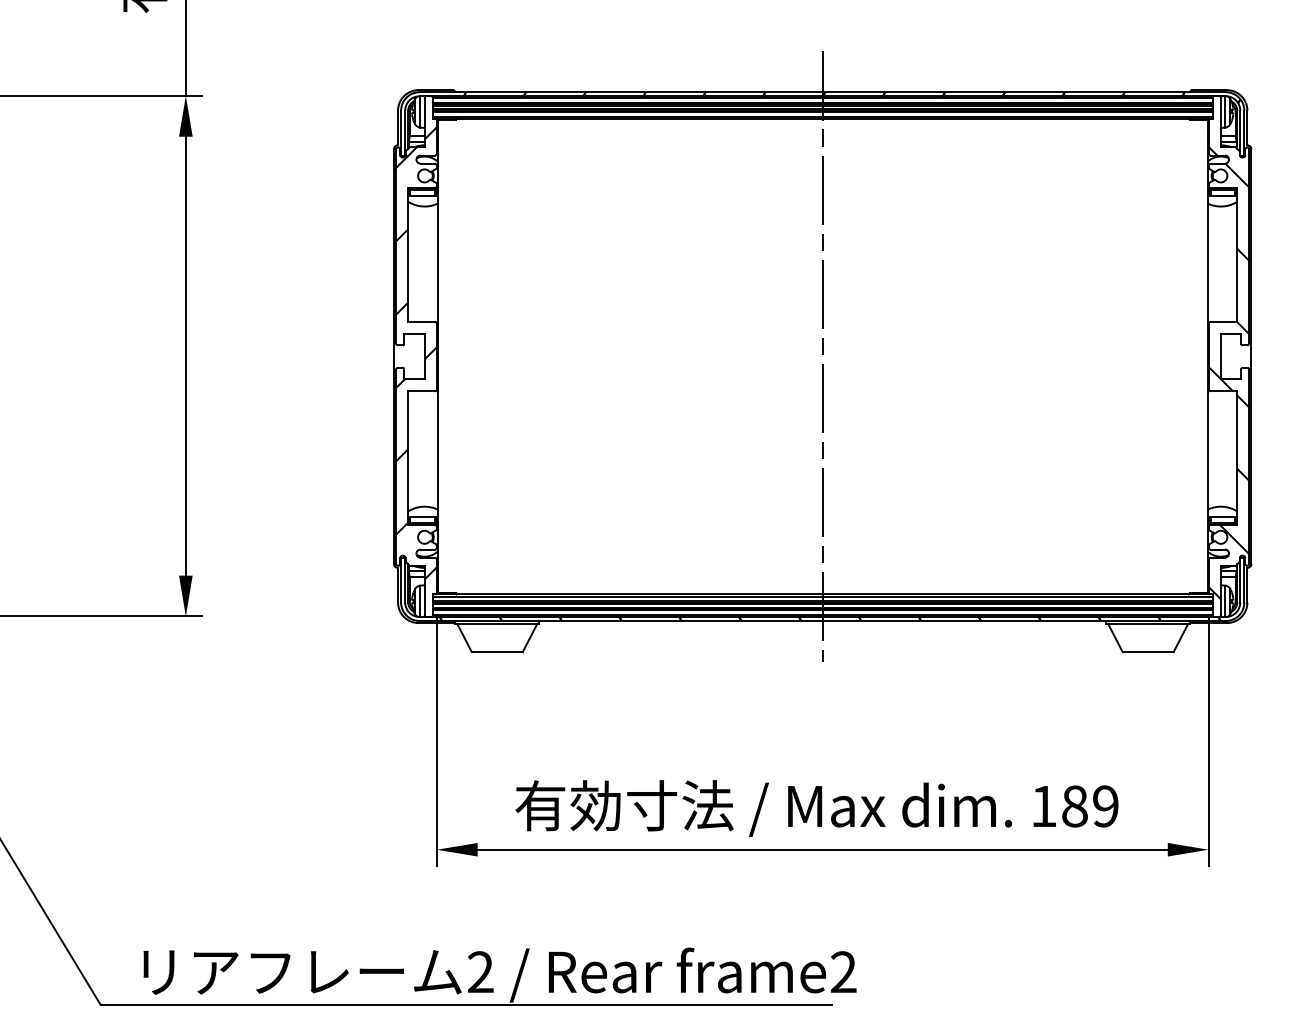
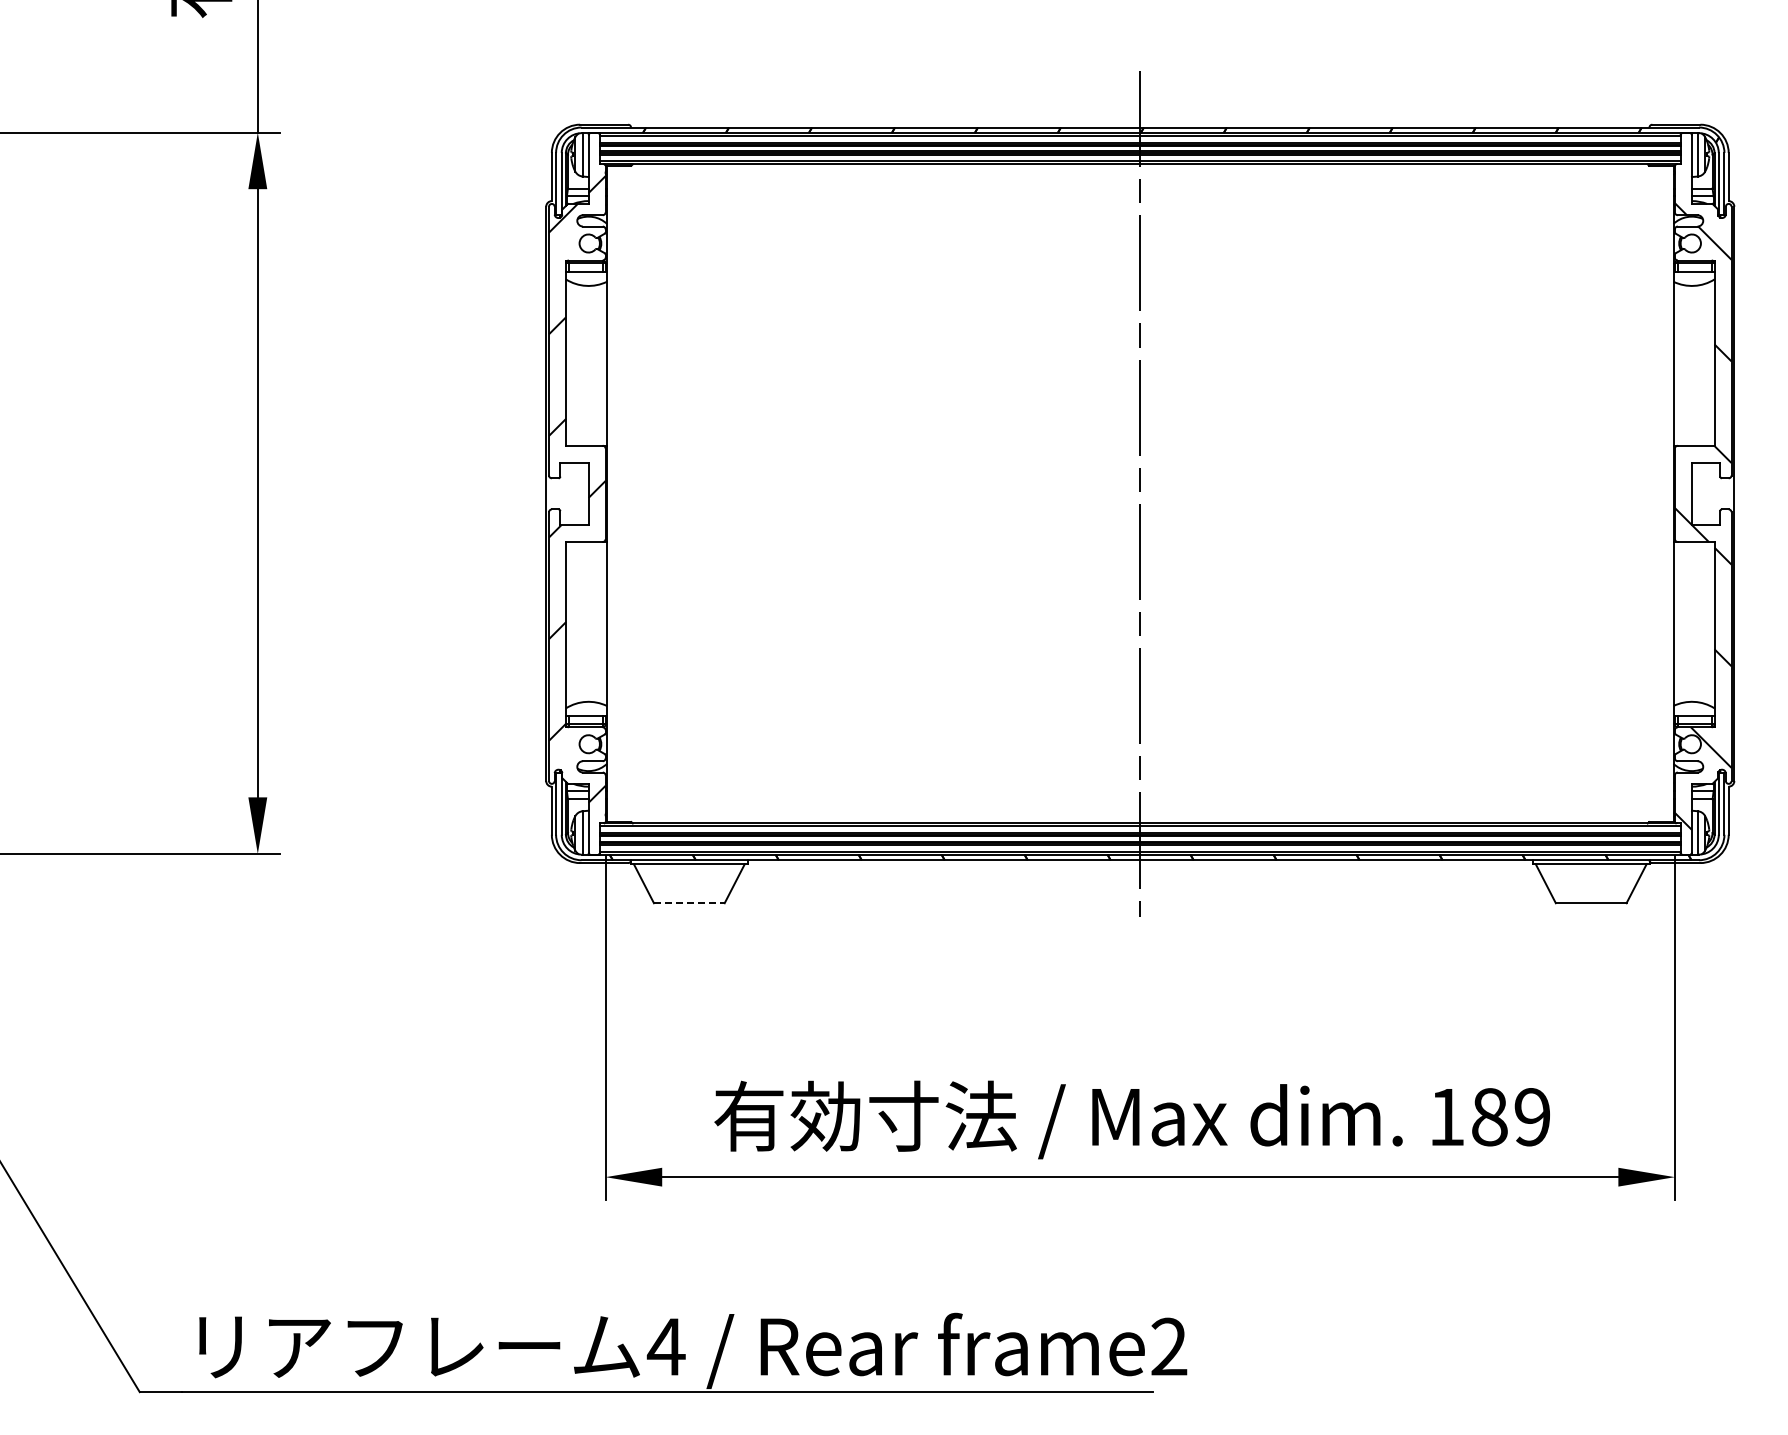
line: (497, 652) -> (689, 903), solid -> dashed
text: (480, 971) -> (665, 1346), 2 -> 4

